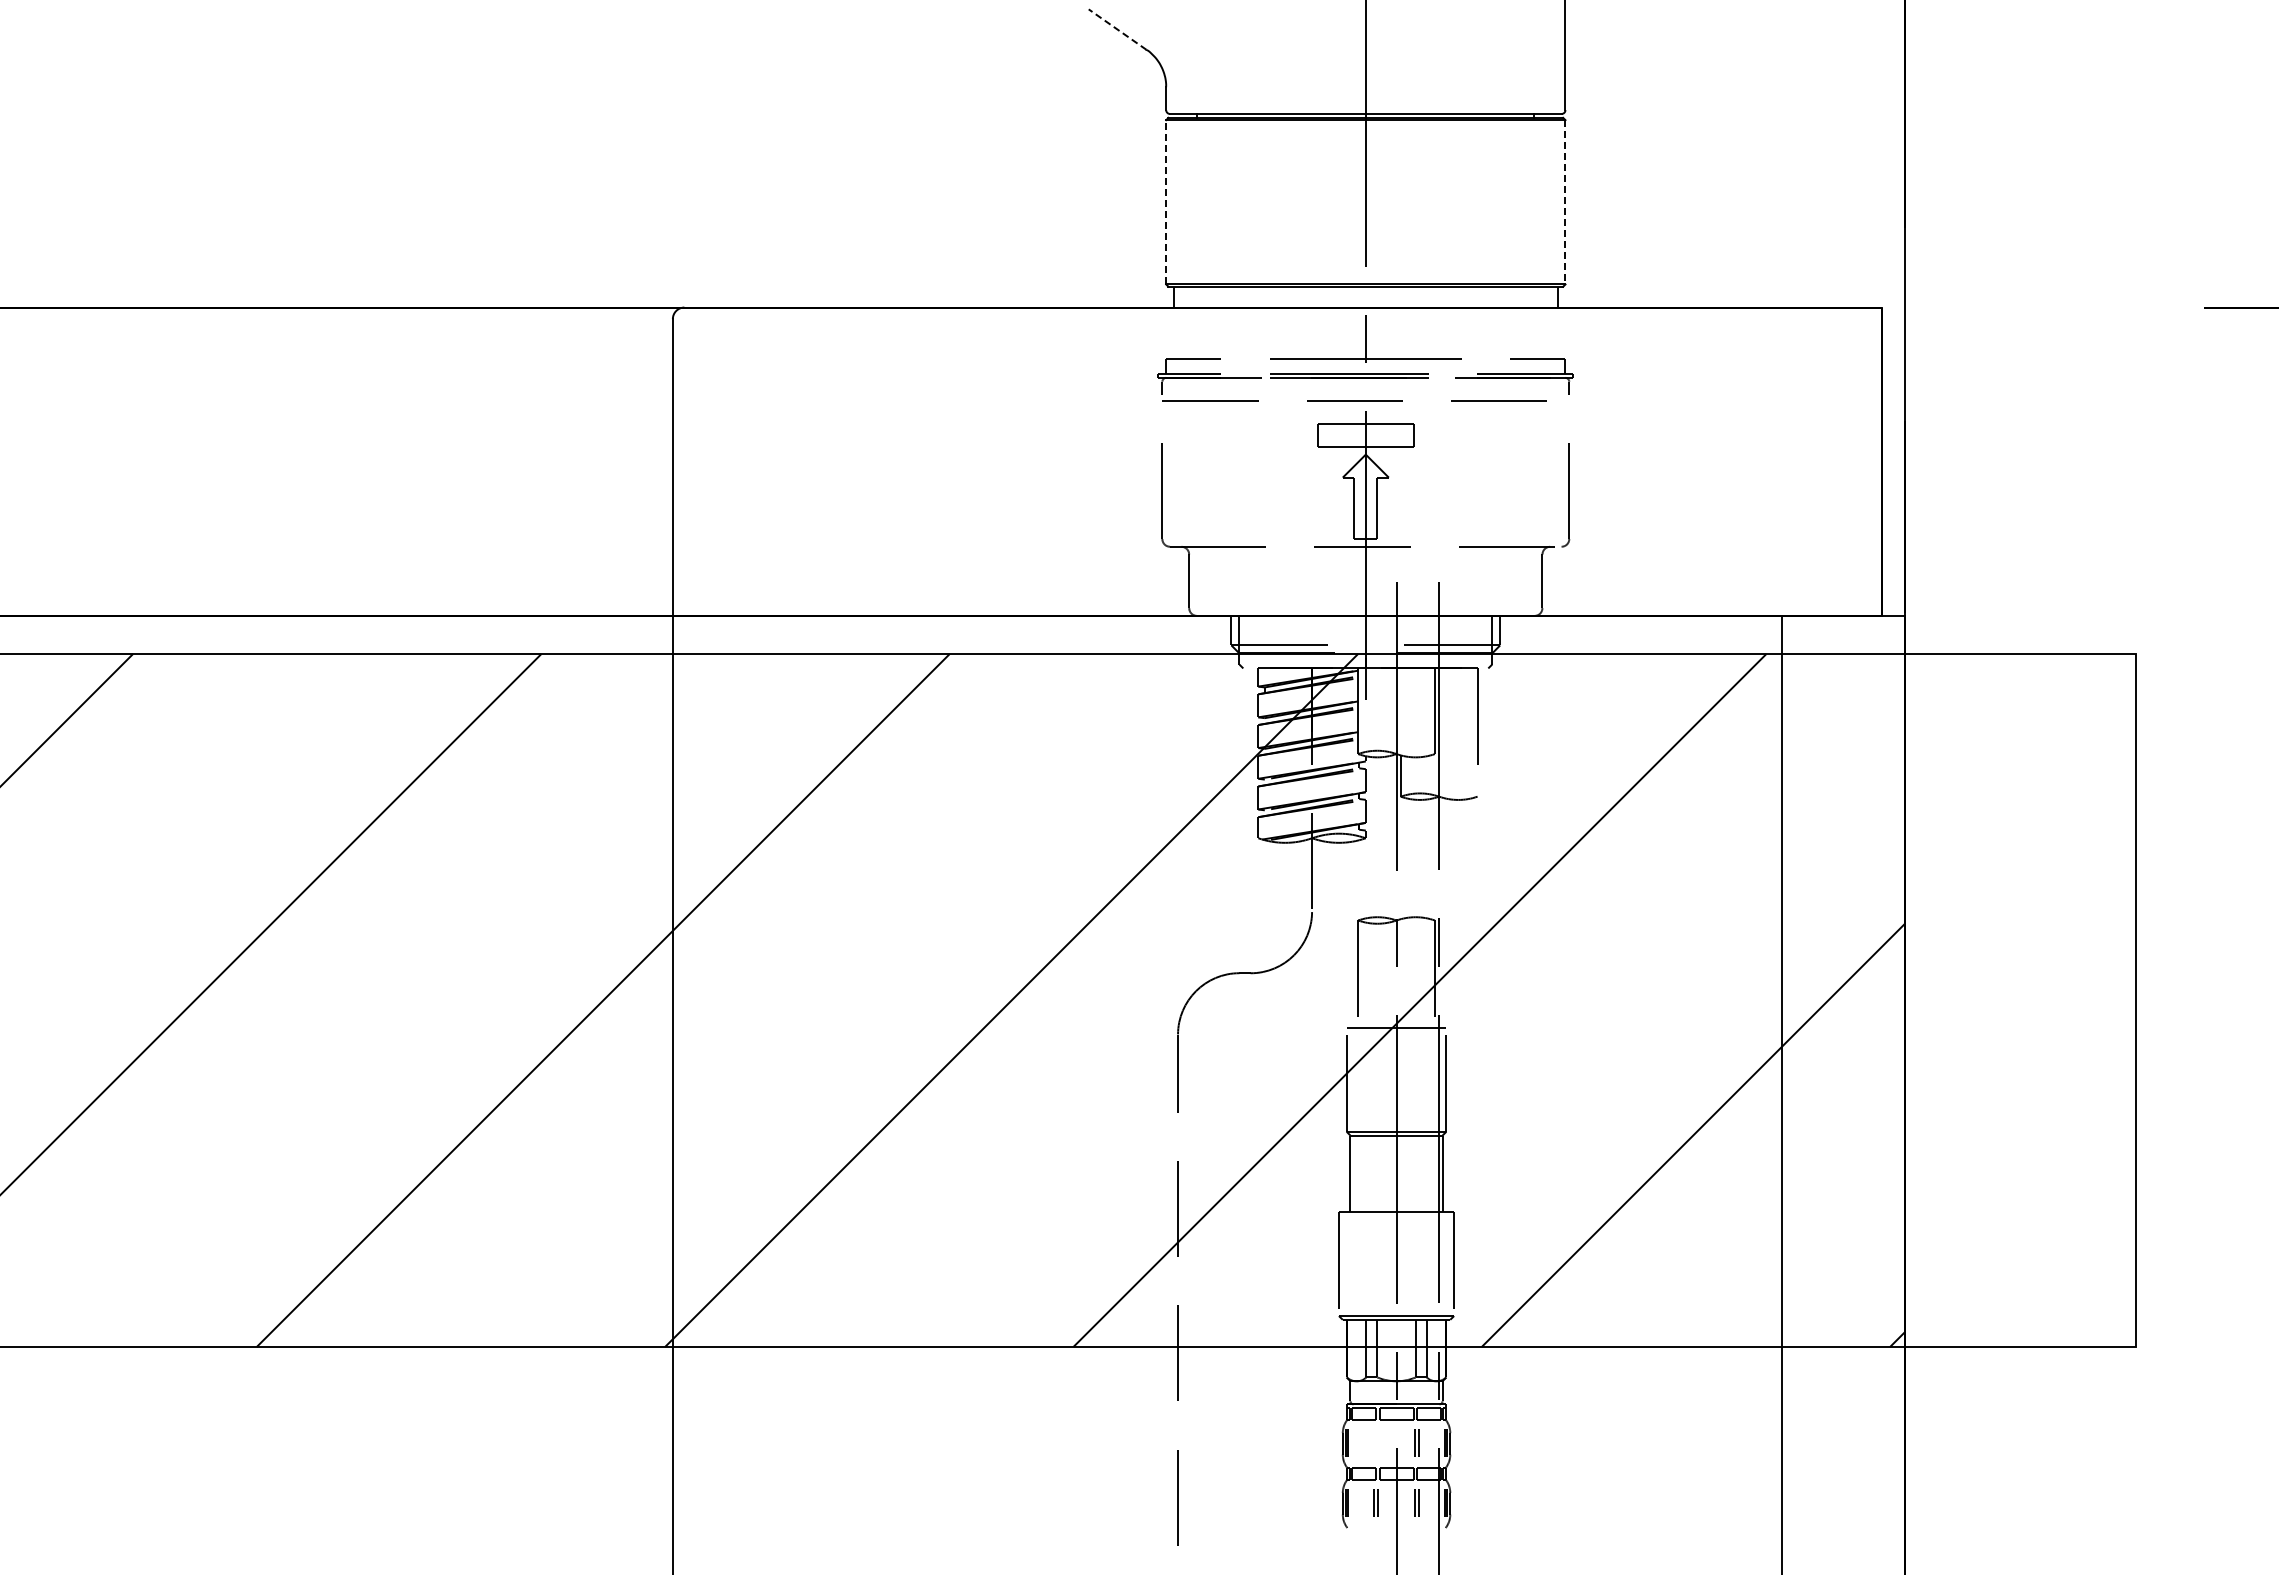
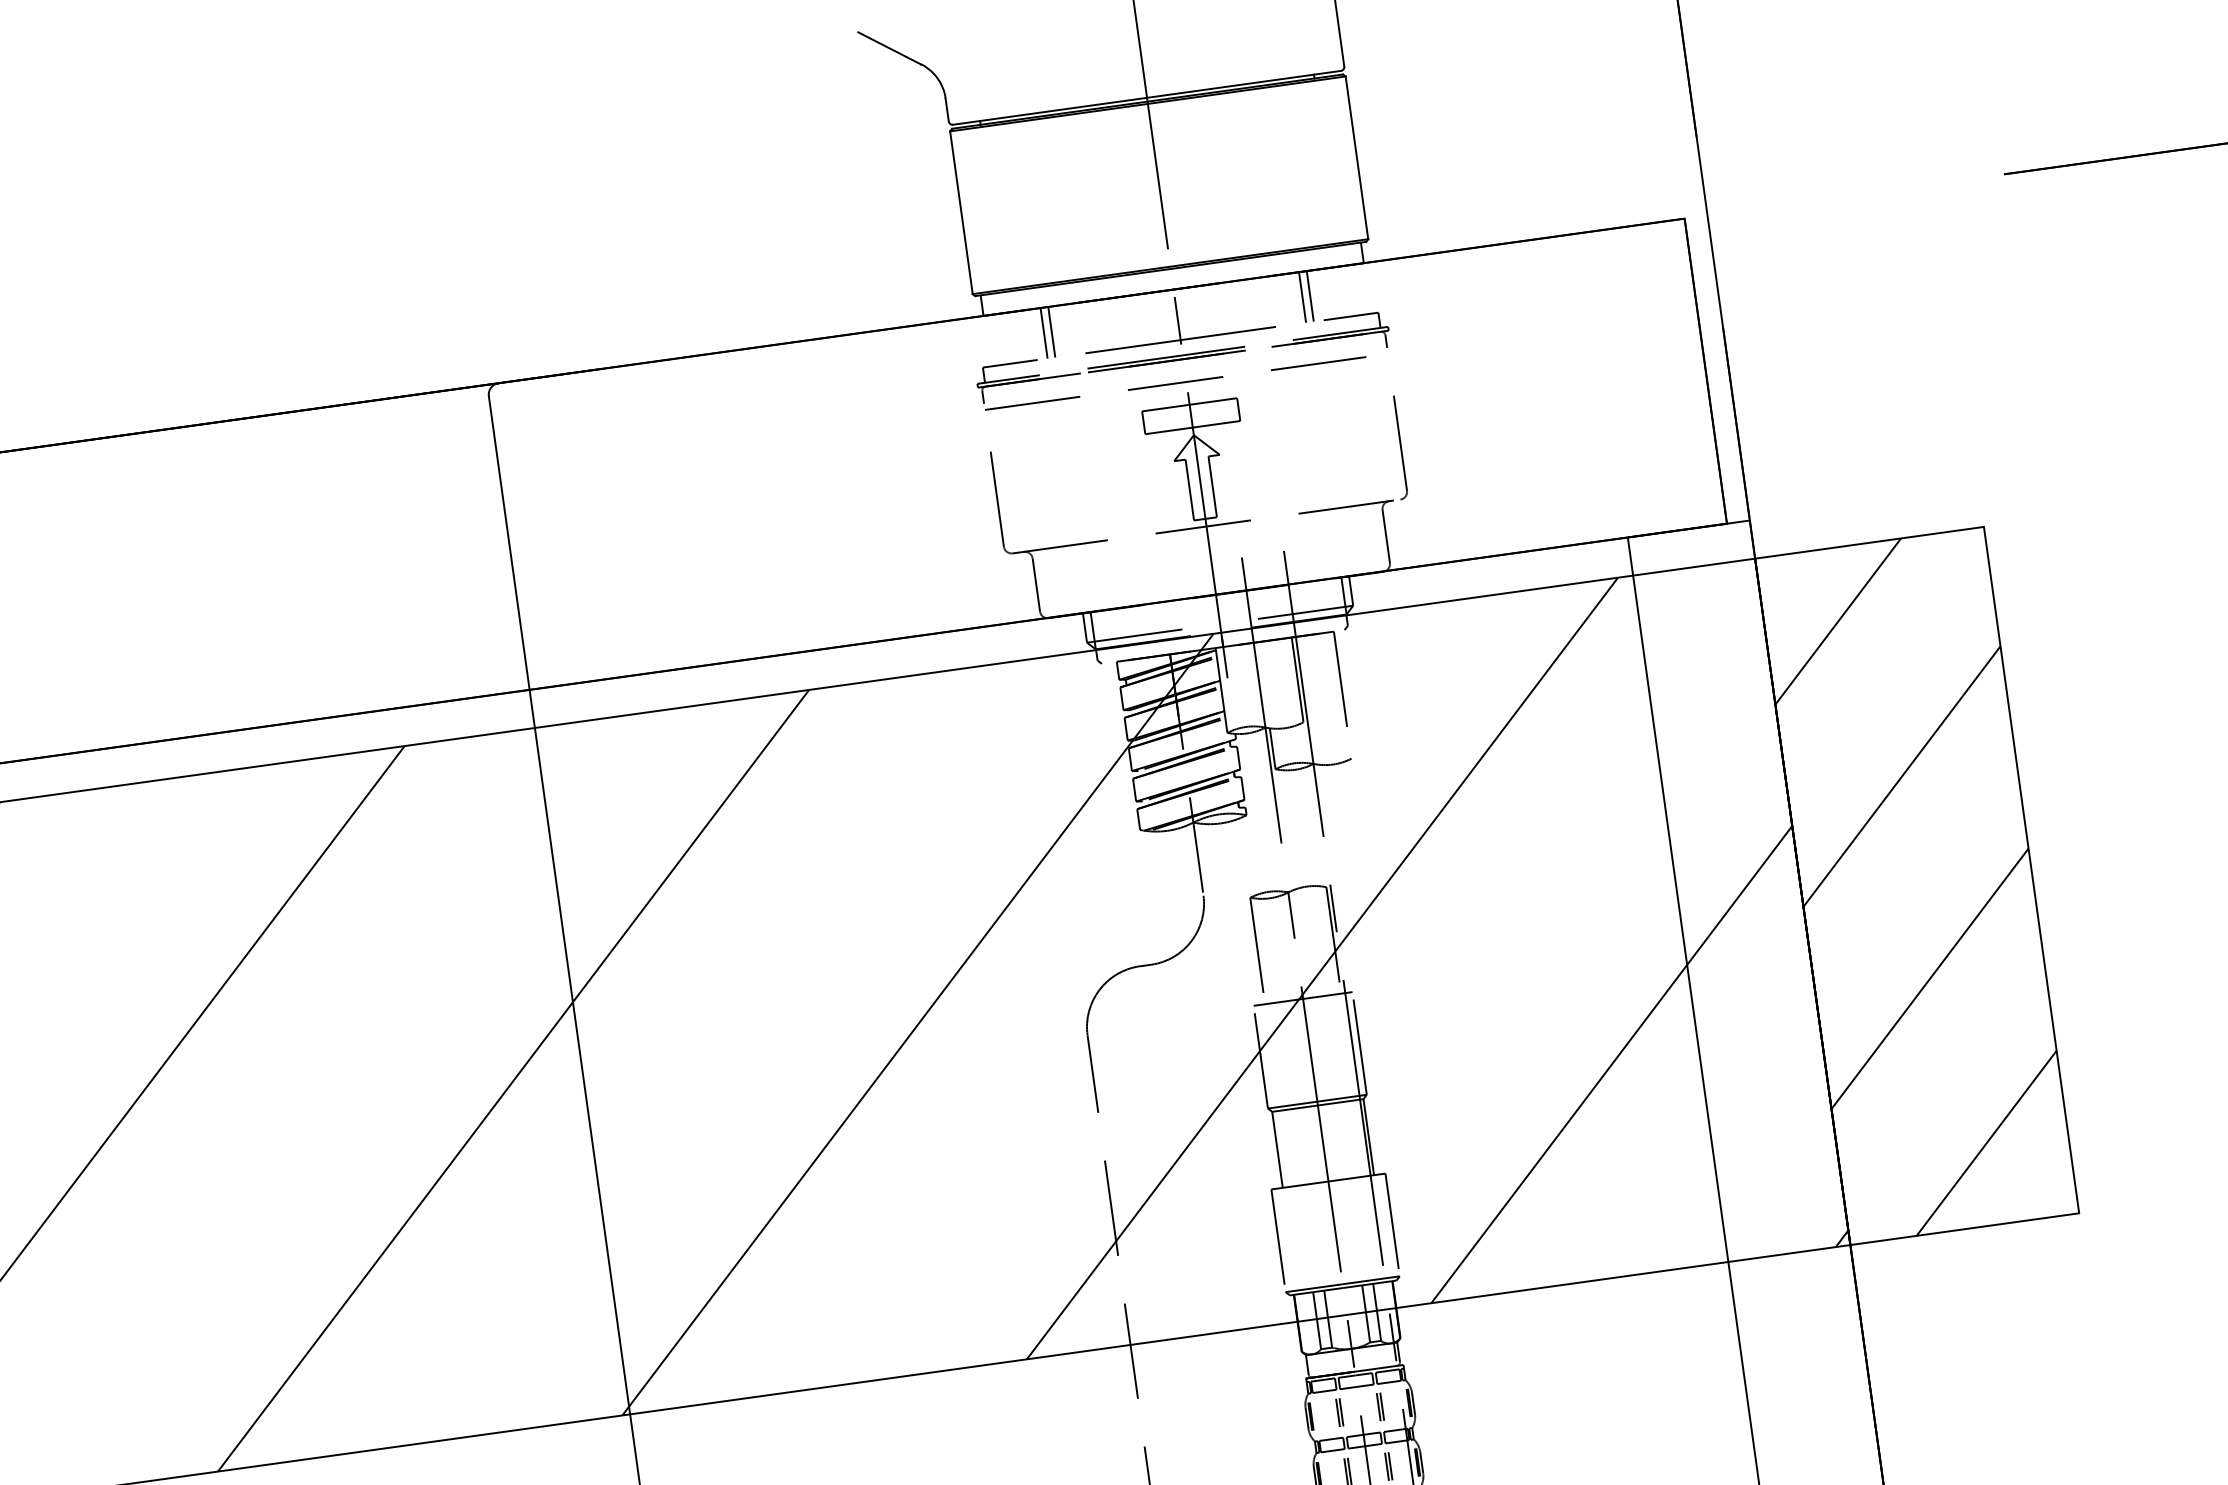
line: (1117, 29) -> (889, 48), dashed -> solid
line: (1166, 201) -> (961, 211), dashed -> solid
line: (1565, 202) -> (1357, 158), dashed -> solid
line: (1231, 332) -> (1044, 332), added
line: (1239, 332) -> (1051, 331), added
line: (1492, 332) -> (1302, 296), added
line: (1500, 332) -> (1310, 295), added
hatch: (2019, 1000) -> (1916, 886), added
part: (1375, 1442) -> (1339, 1412), added

